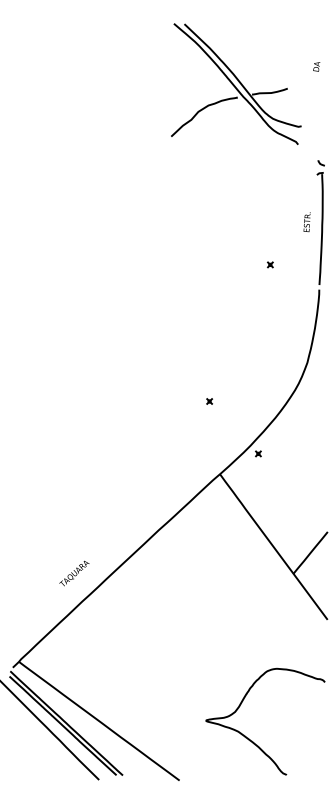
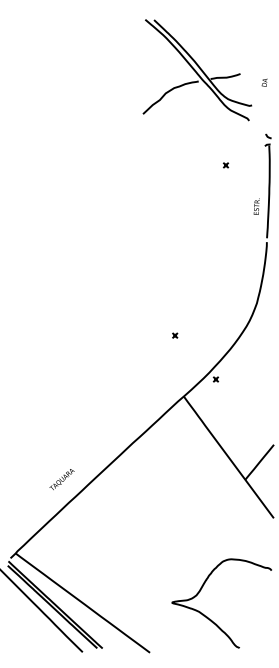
text: (316, 66) -> (264, 82), moved
text: (306, 221) -> (256, 206), moved
part: (269, 265) -> (225, 165), moved

